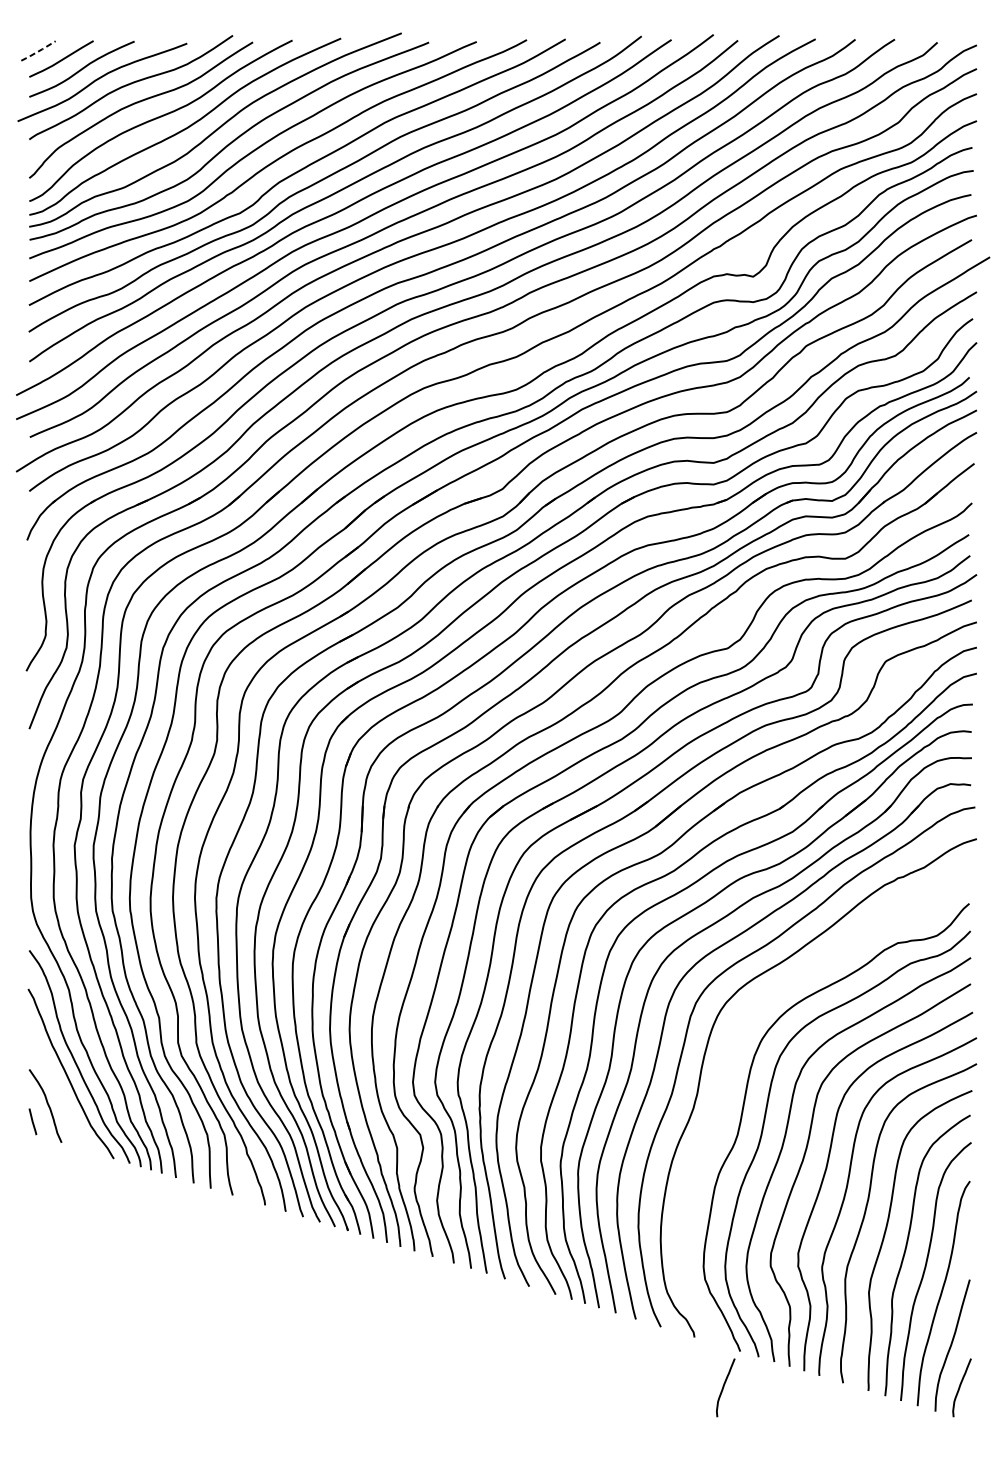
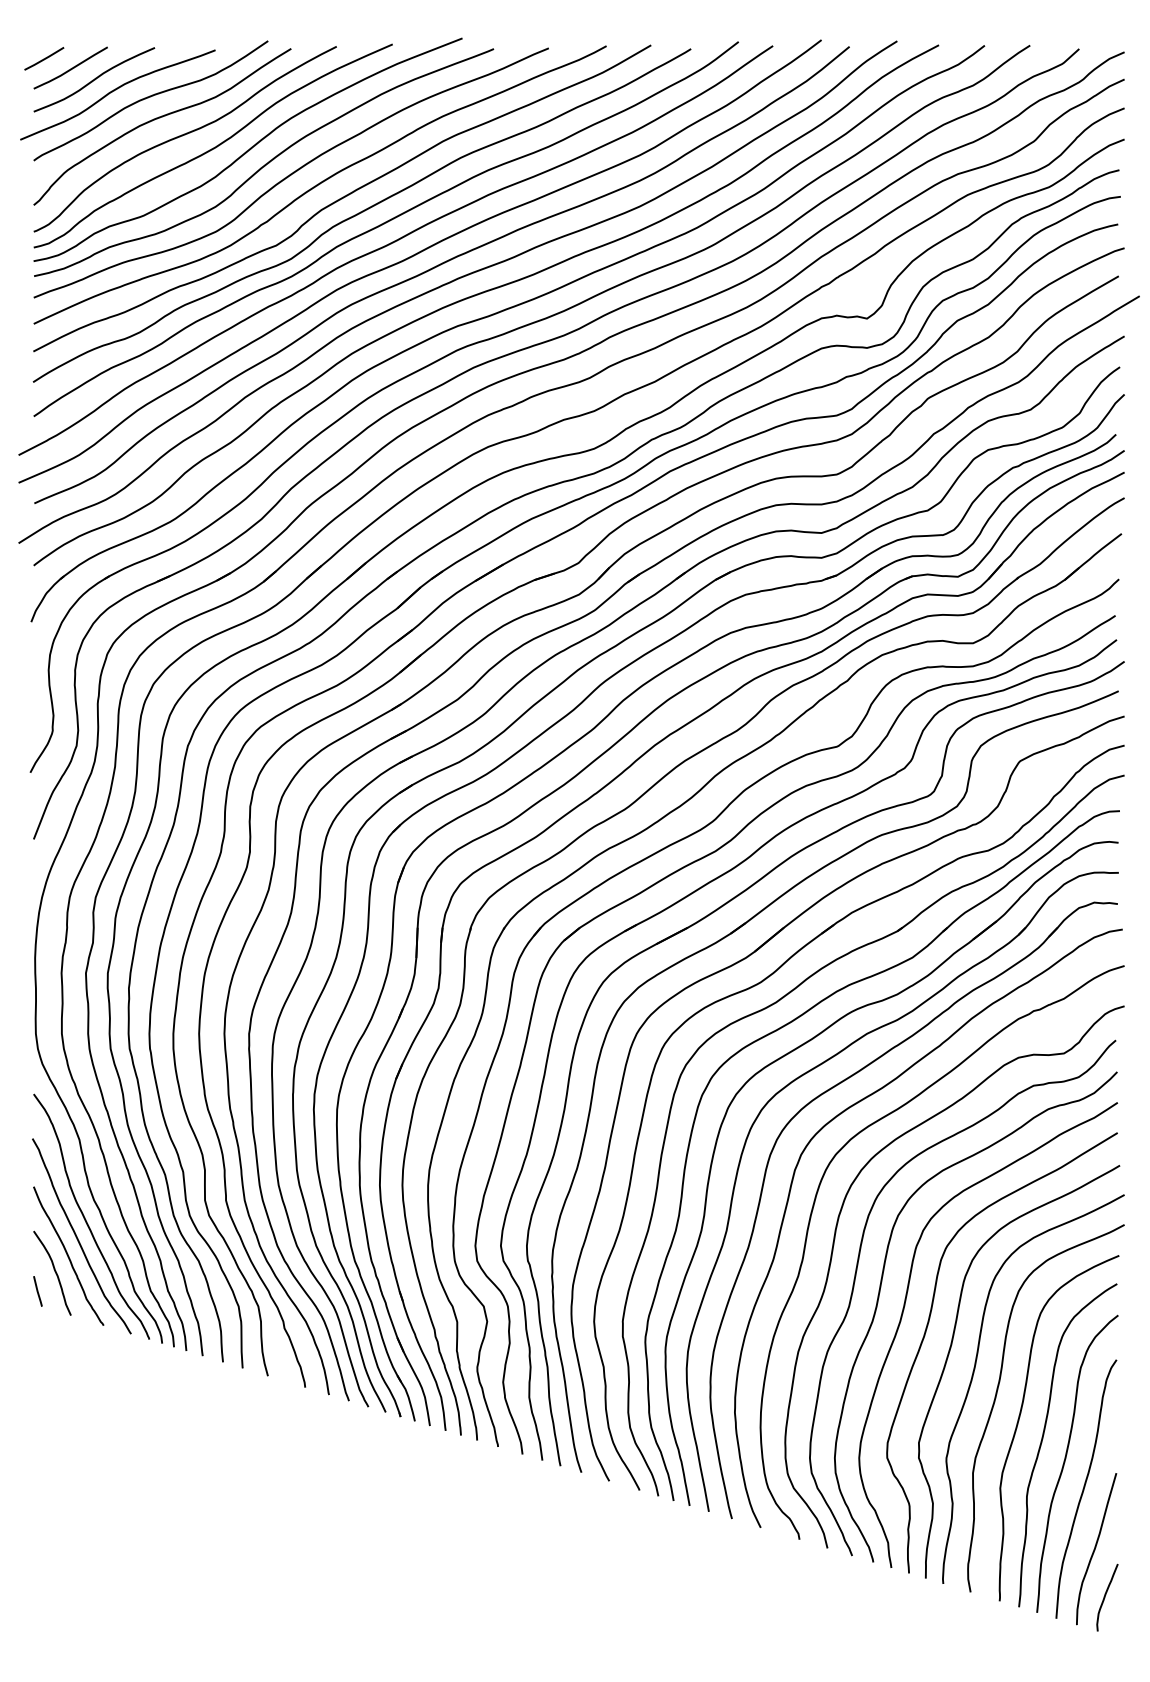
line: (38, 51) -> (44, 59), dashed -> solid
curve: (59, 1090) -> (68, 1255), added
curve: (723, 1092) -> (832, 1257), added
curve: (724, 1387) -> (833, 1597), removed

